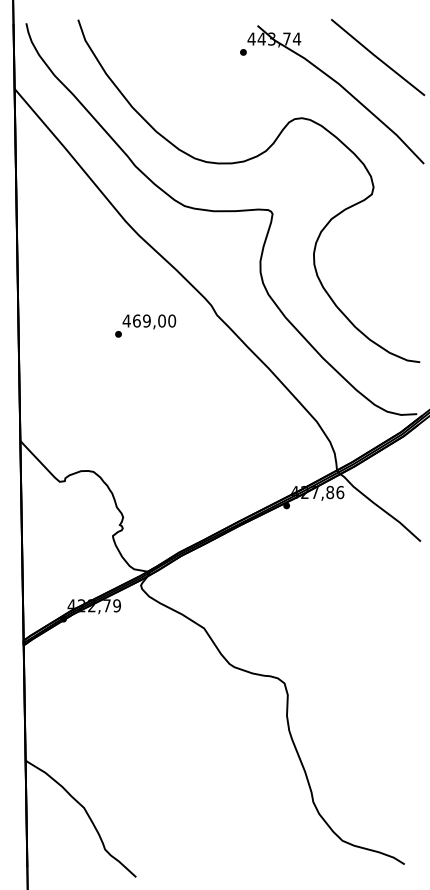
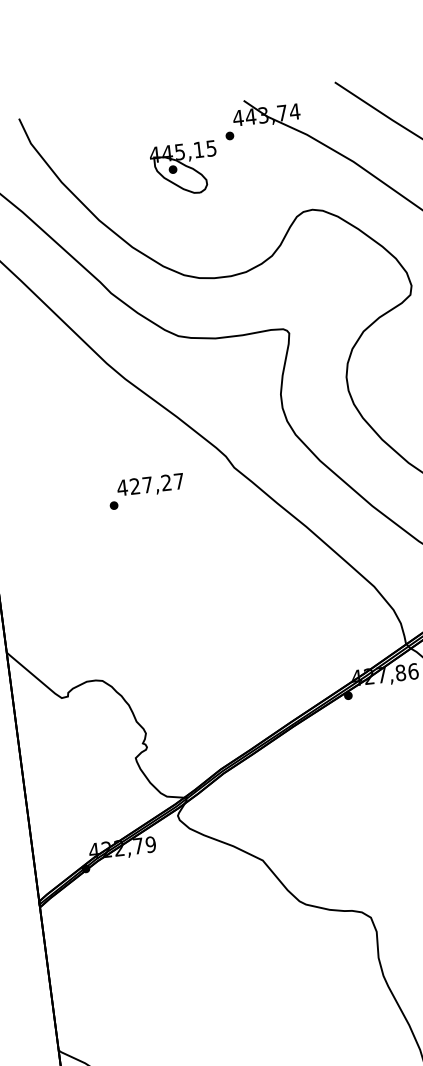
part: (204, 74) -> (184, 169), added
text: (154, 320) -> (157, 483), 469,00 -> 427,27

